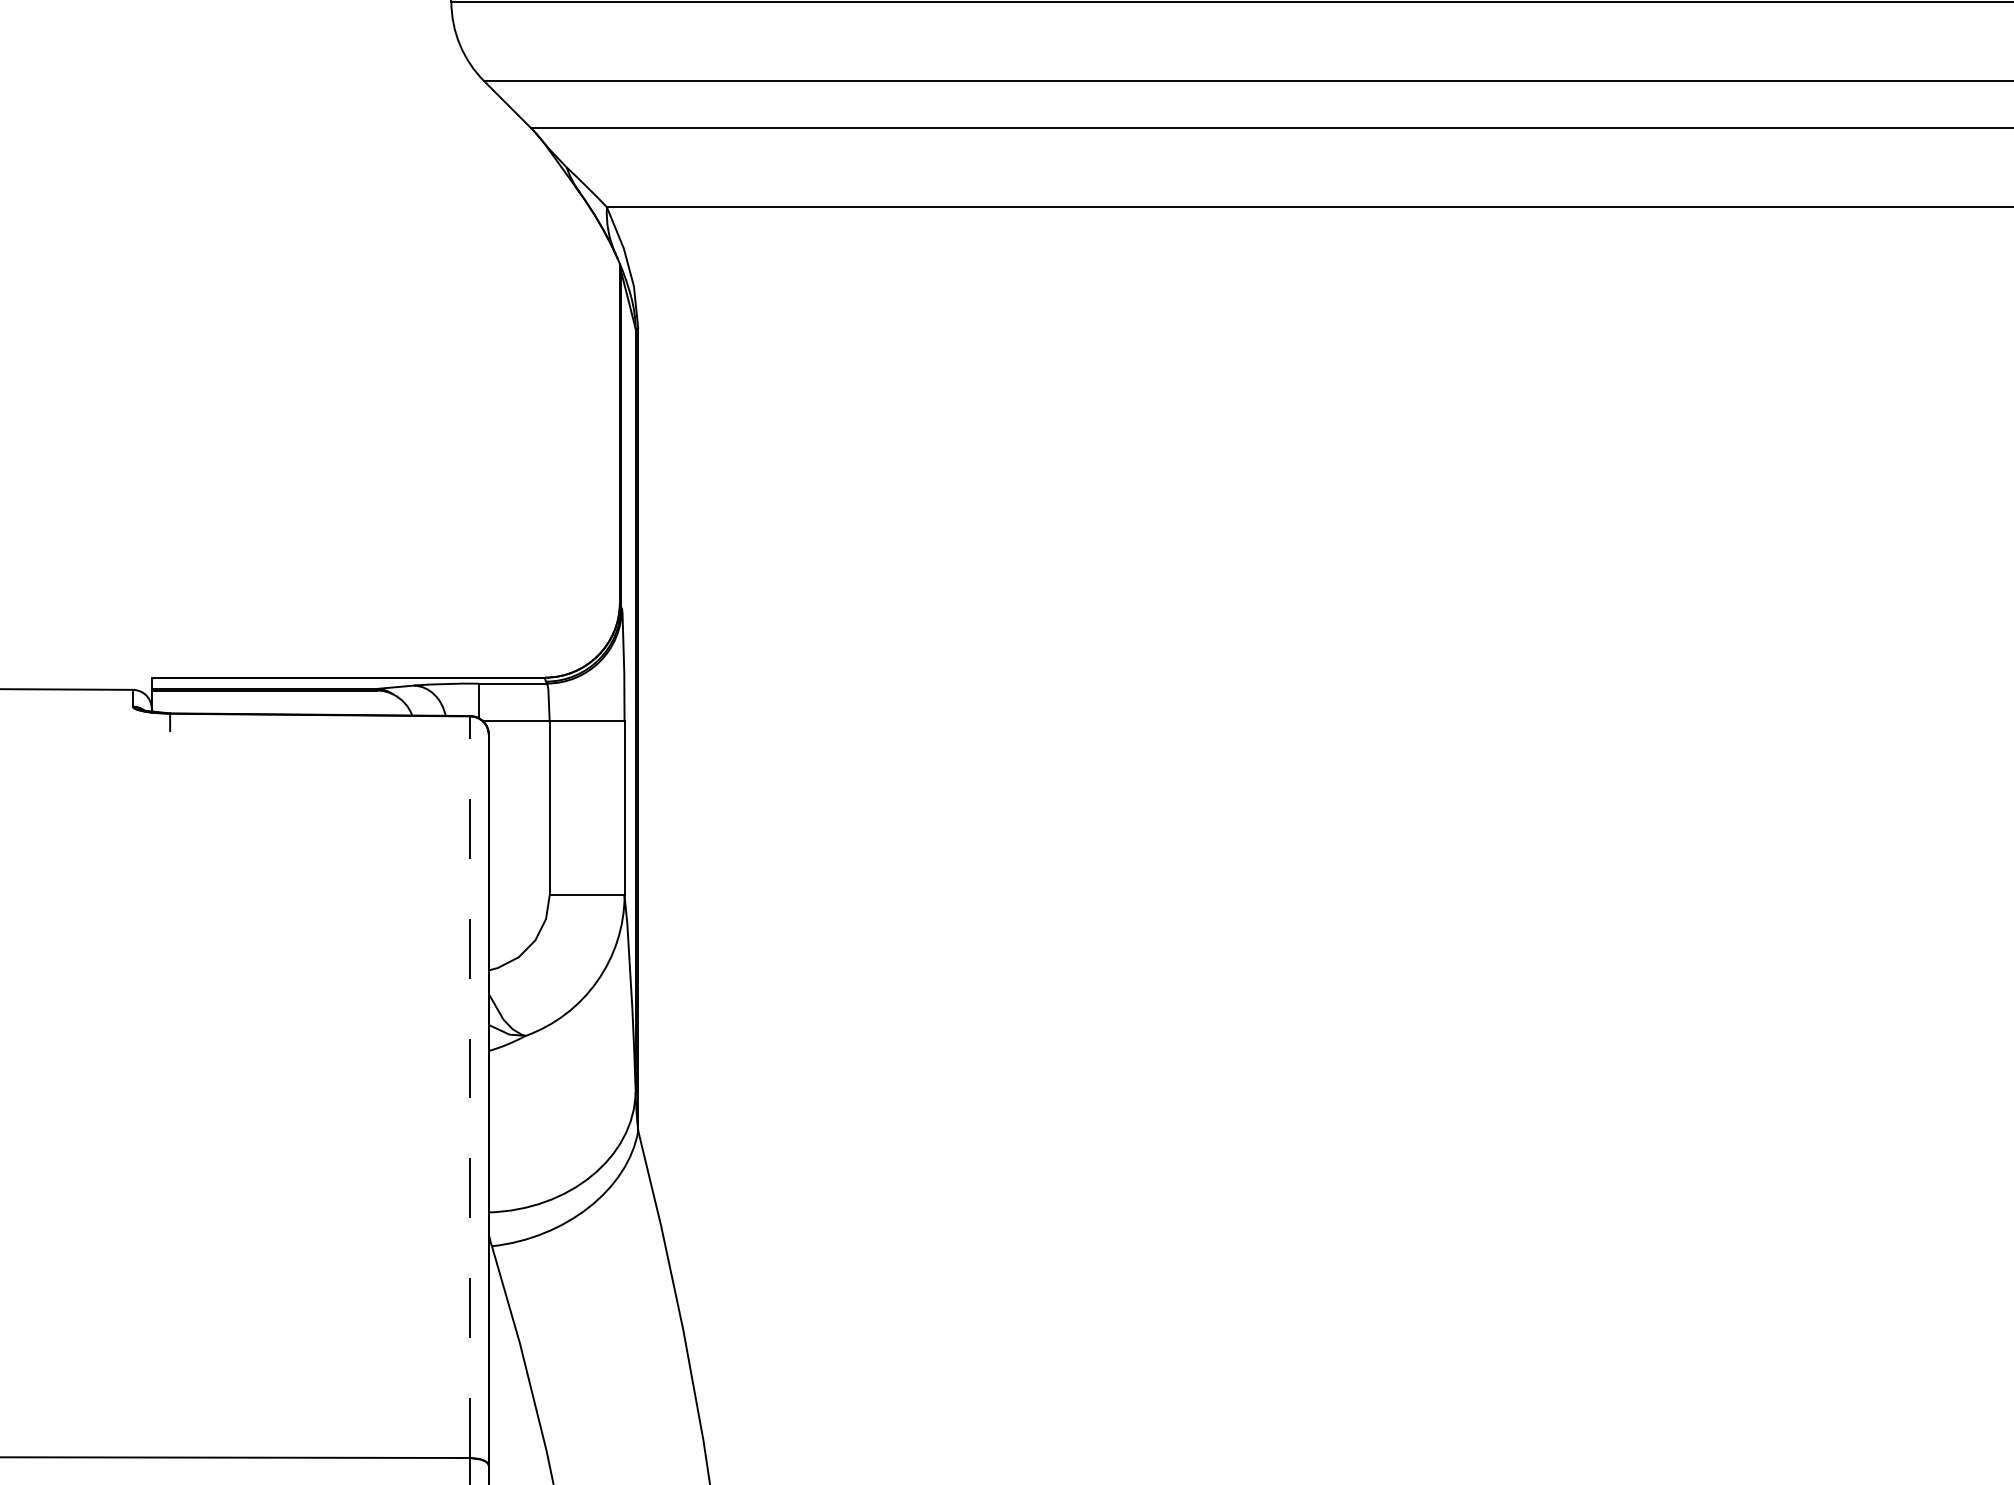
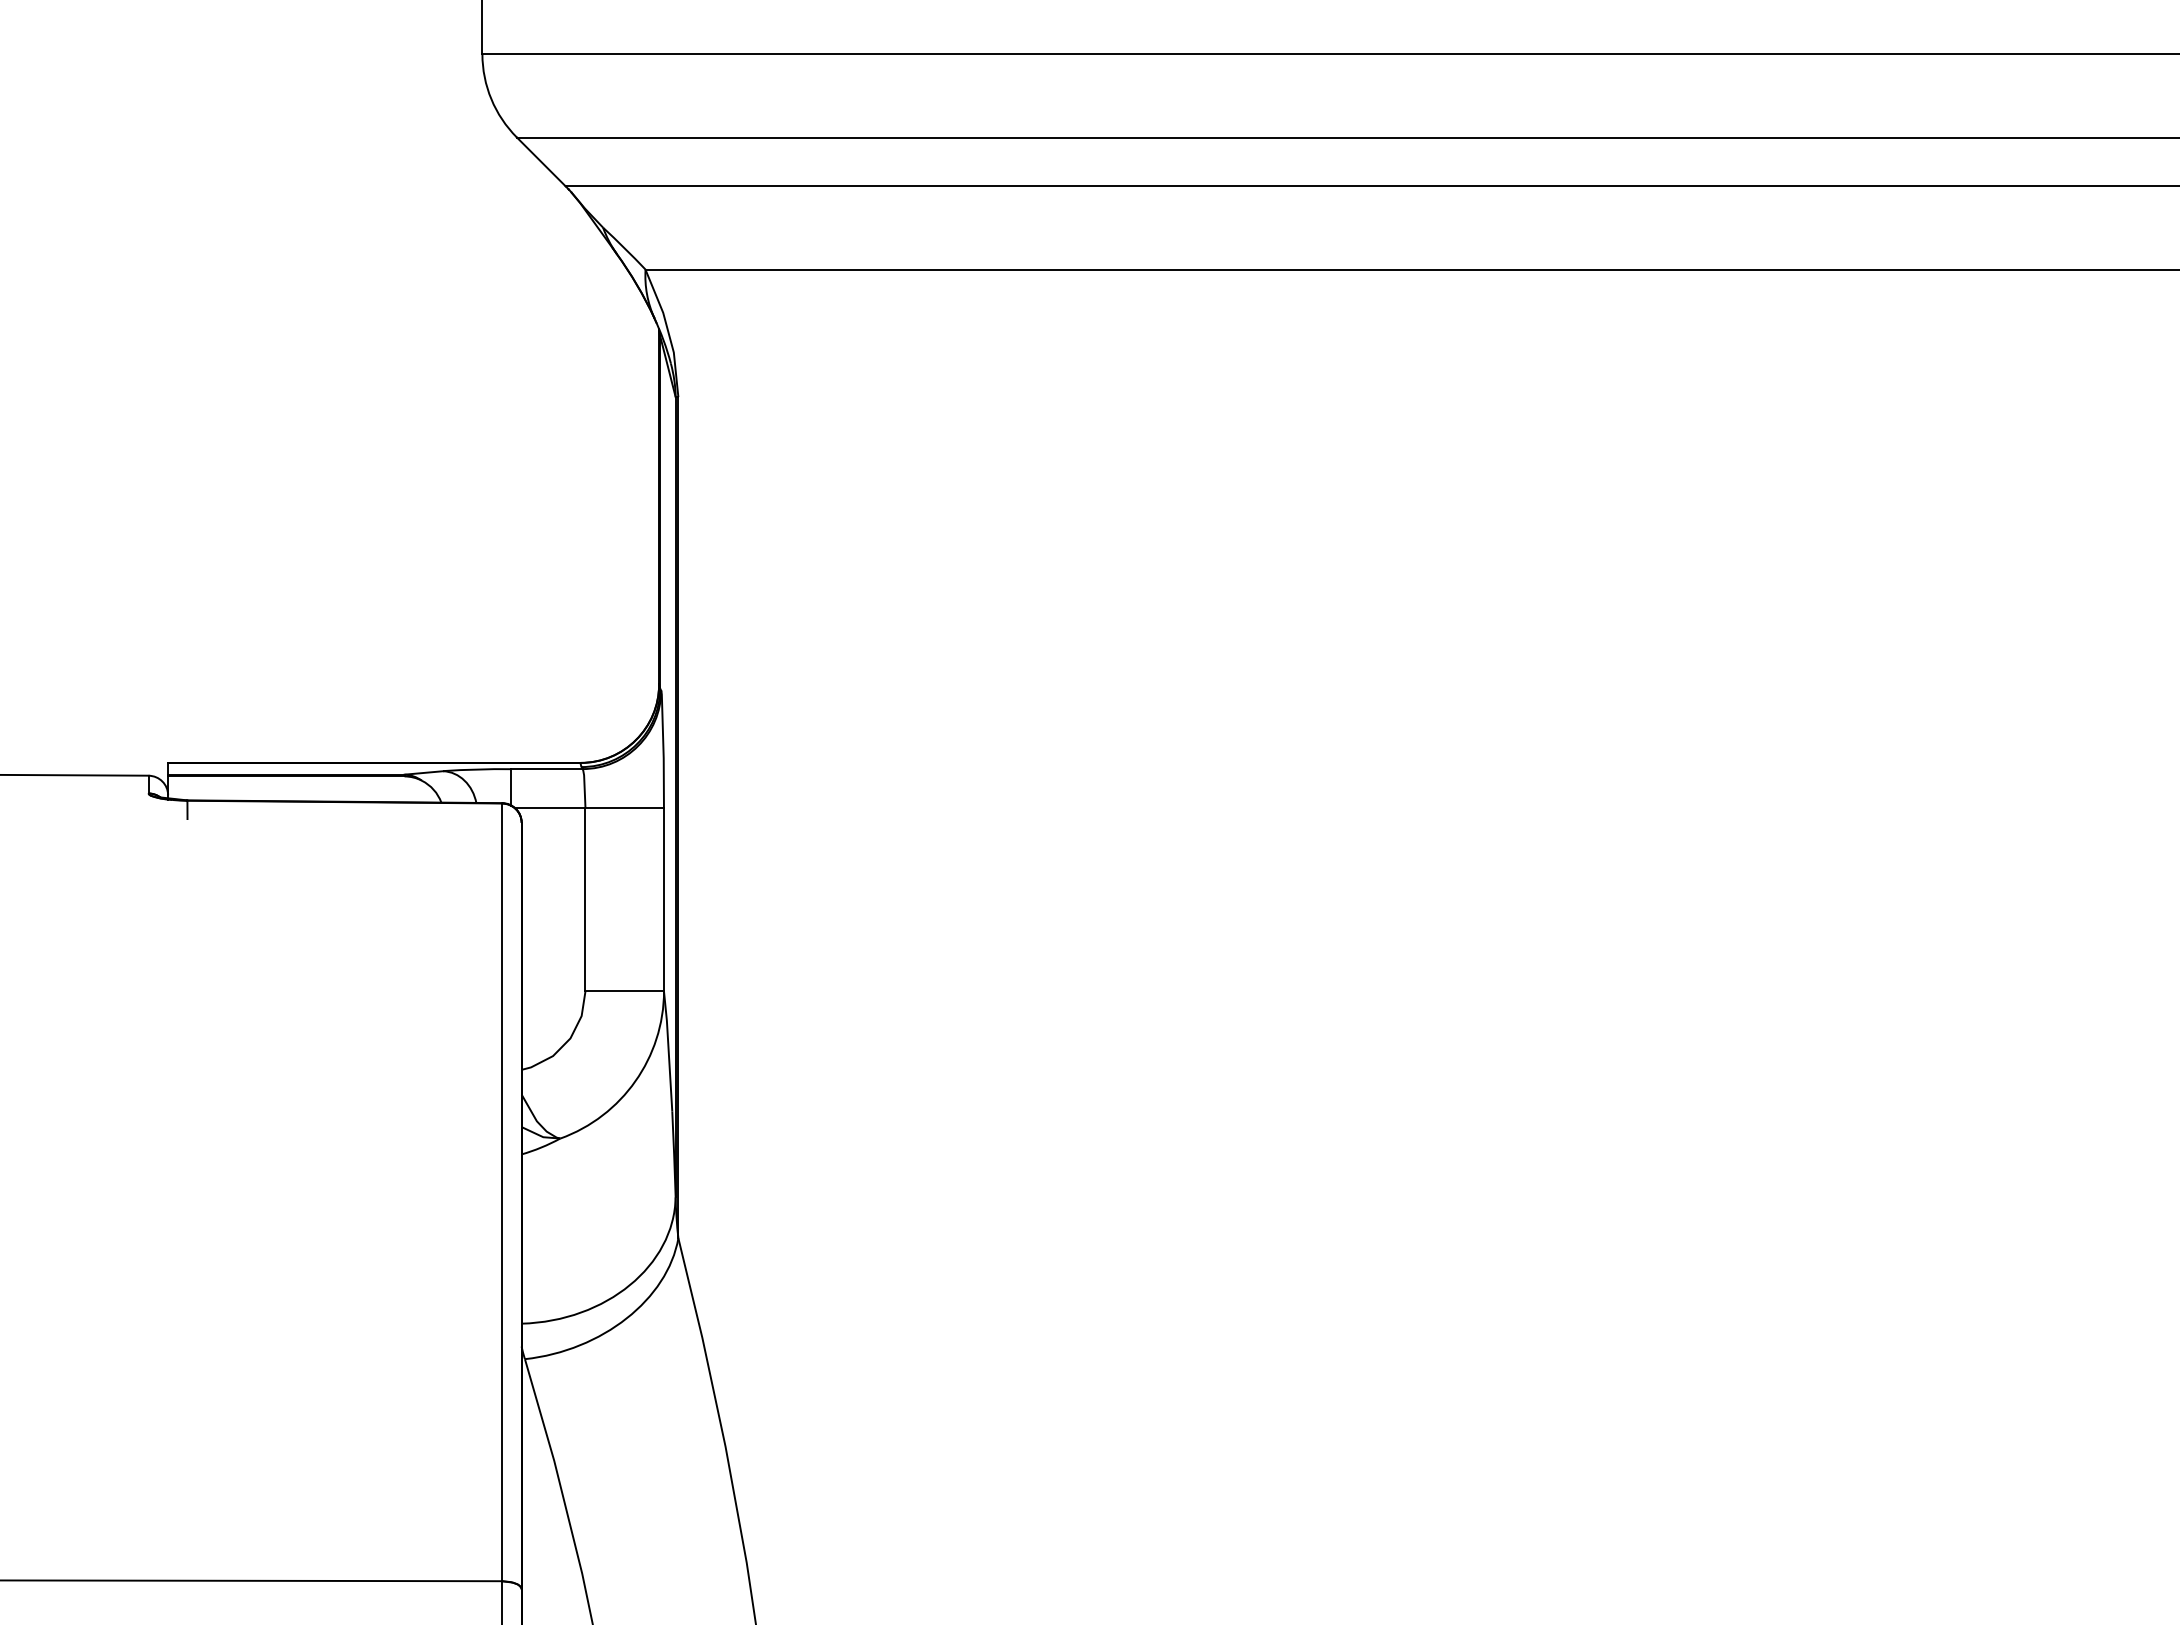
line: (470, 1087) -> (502, 1192), dashed -> solid

